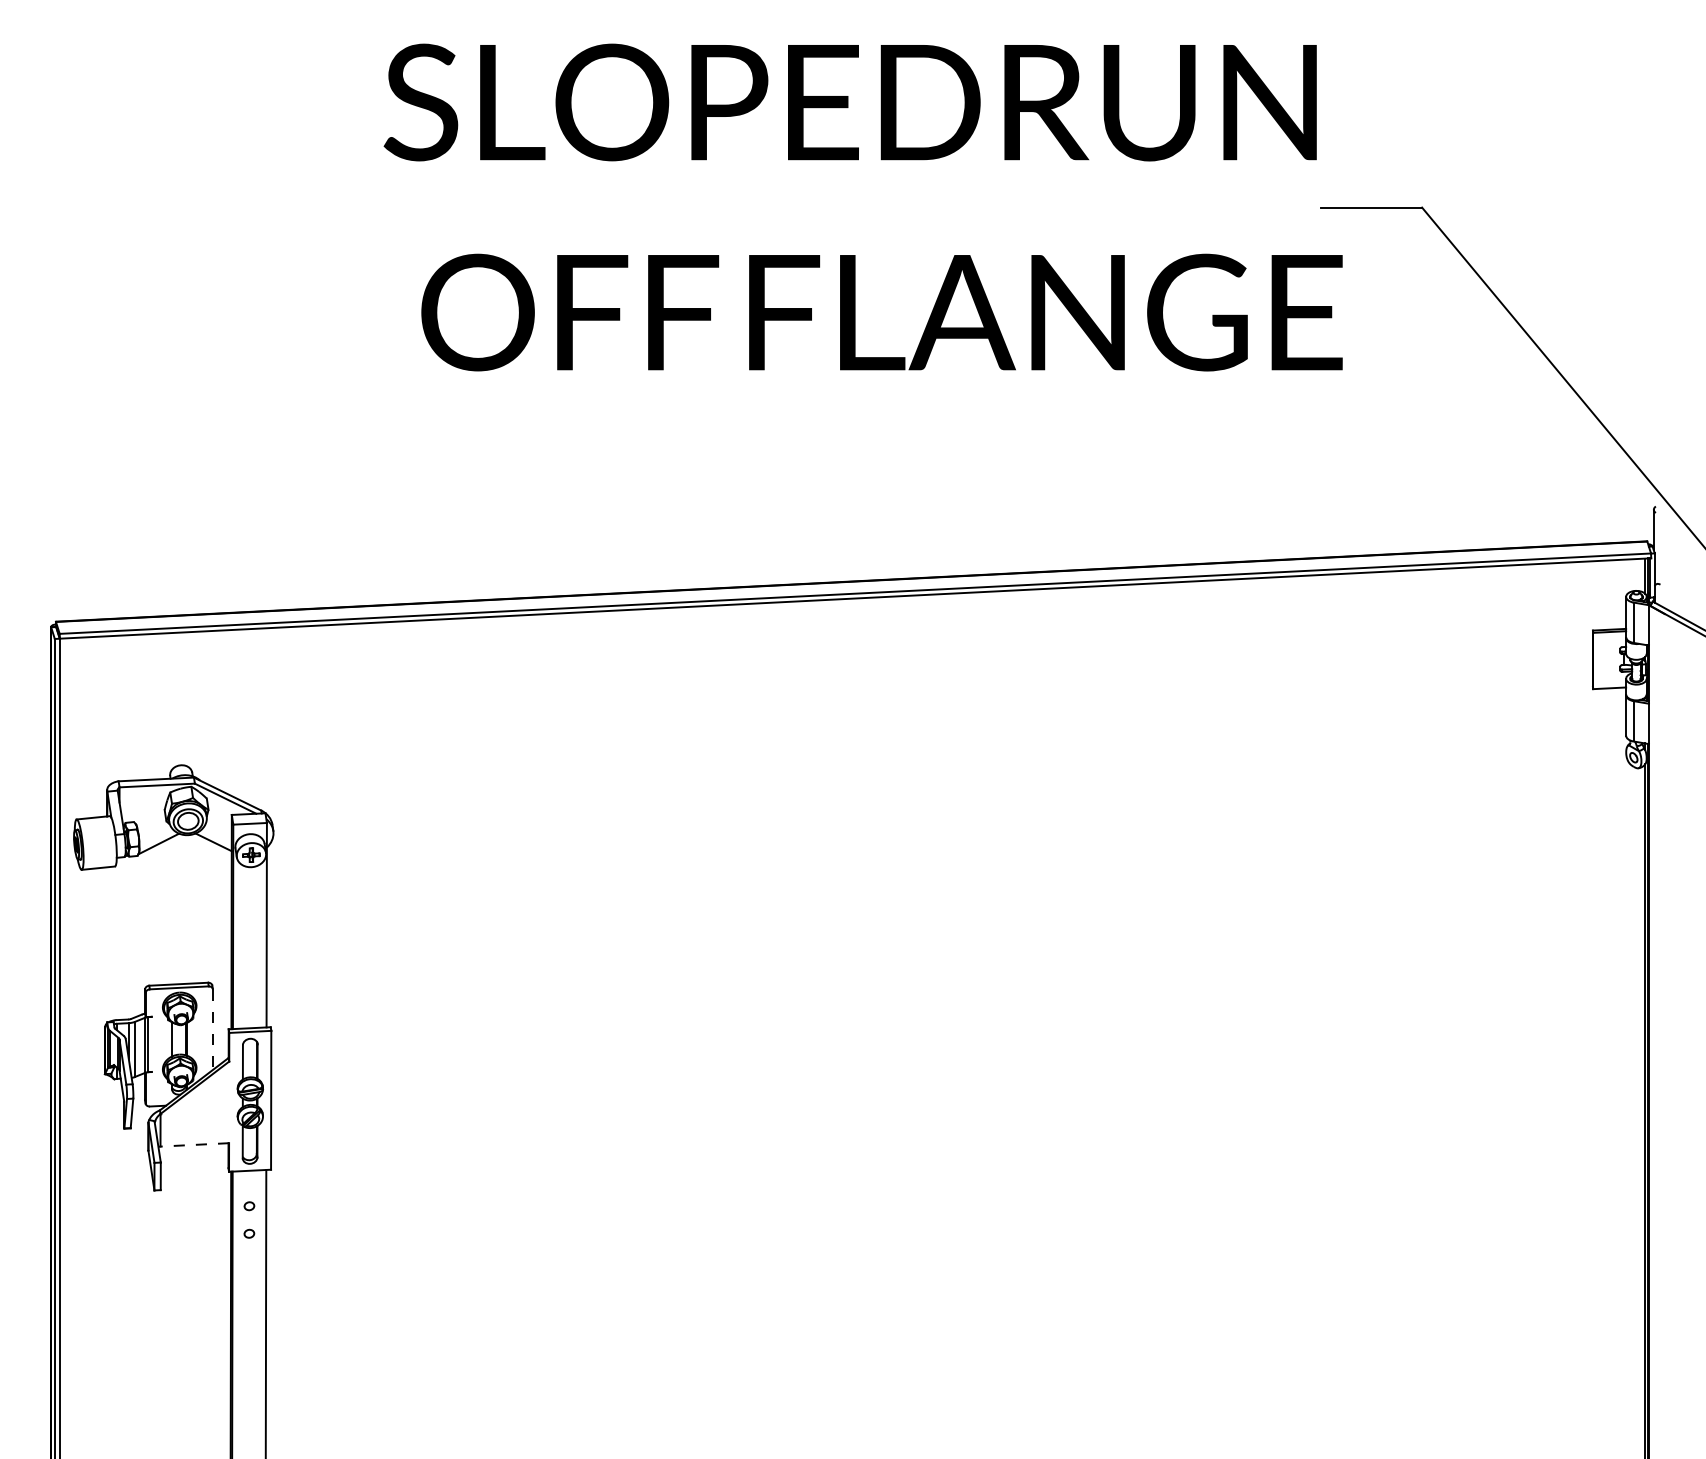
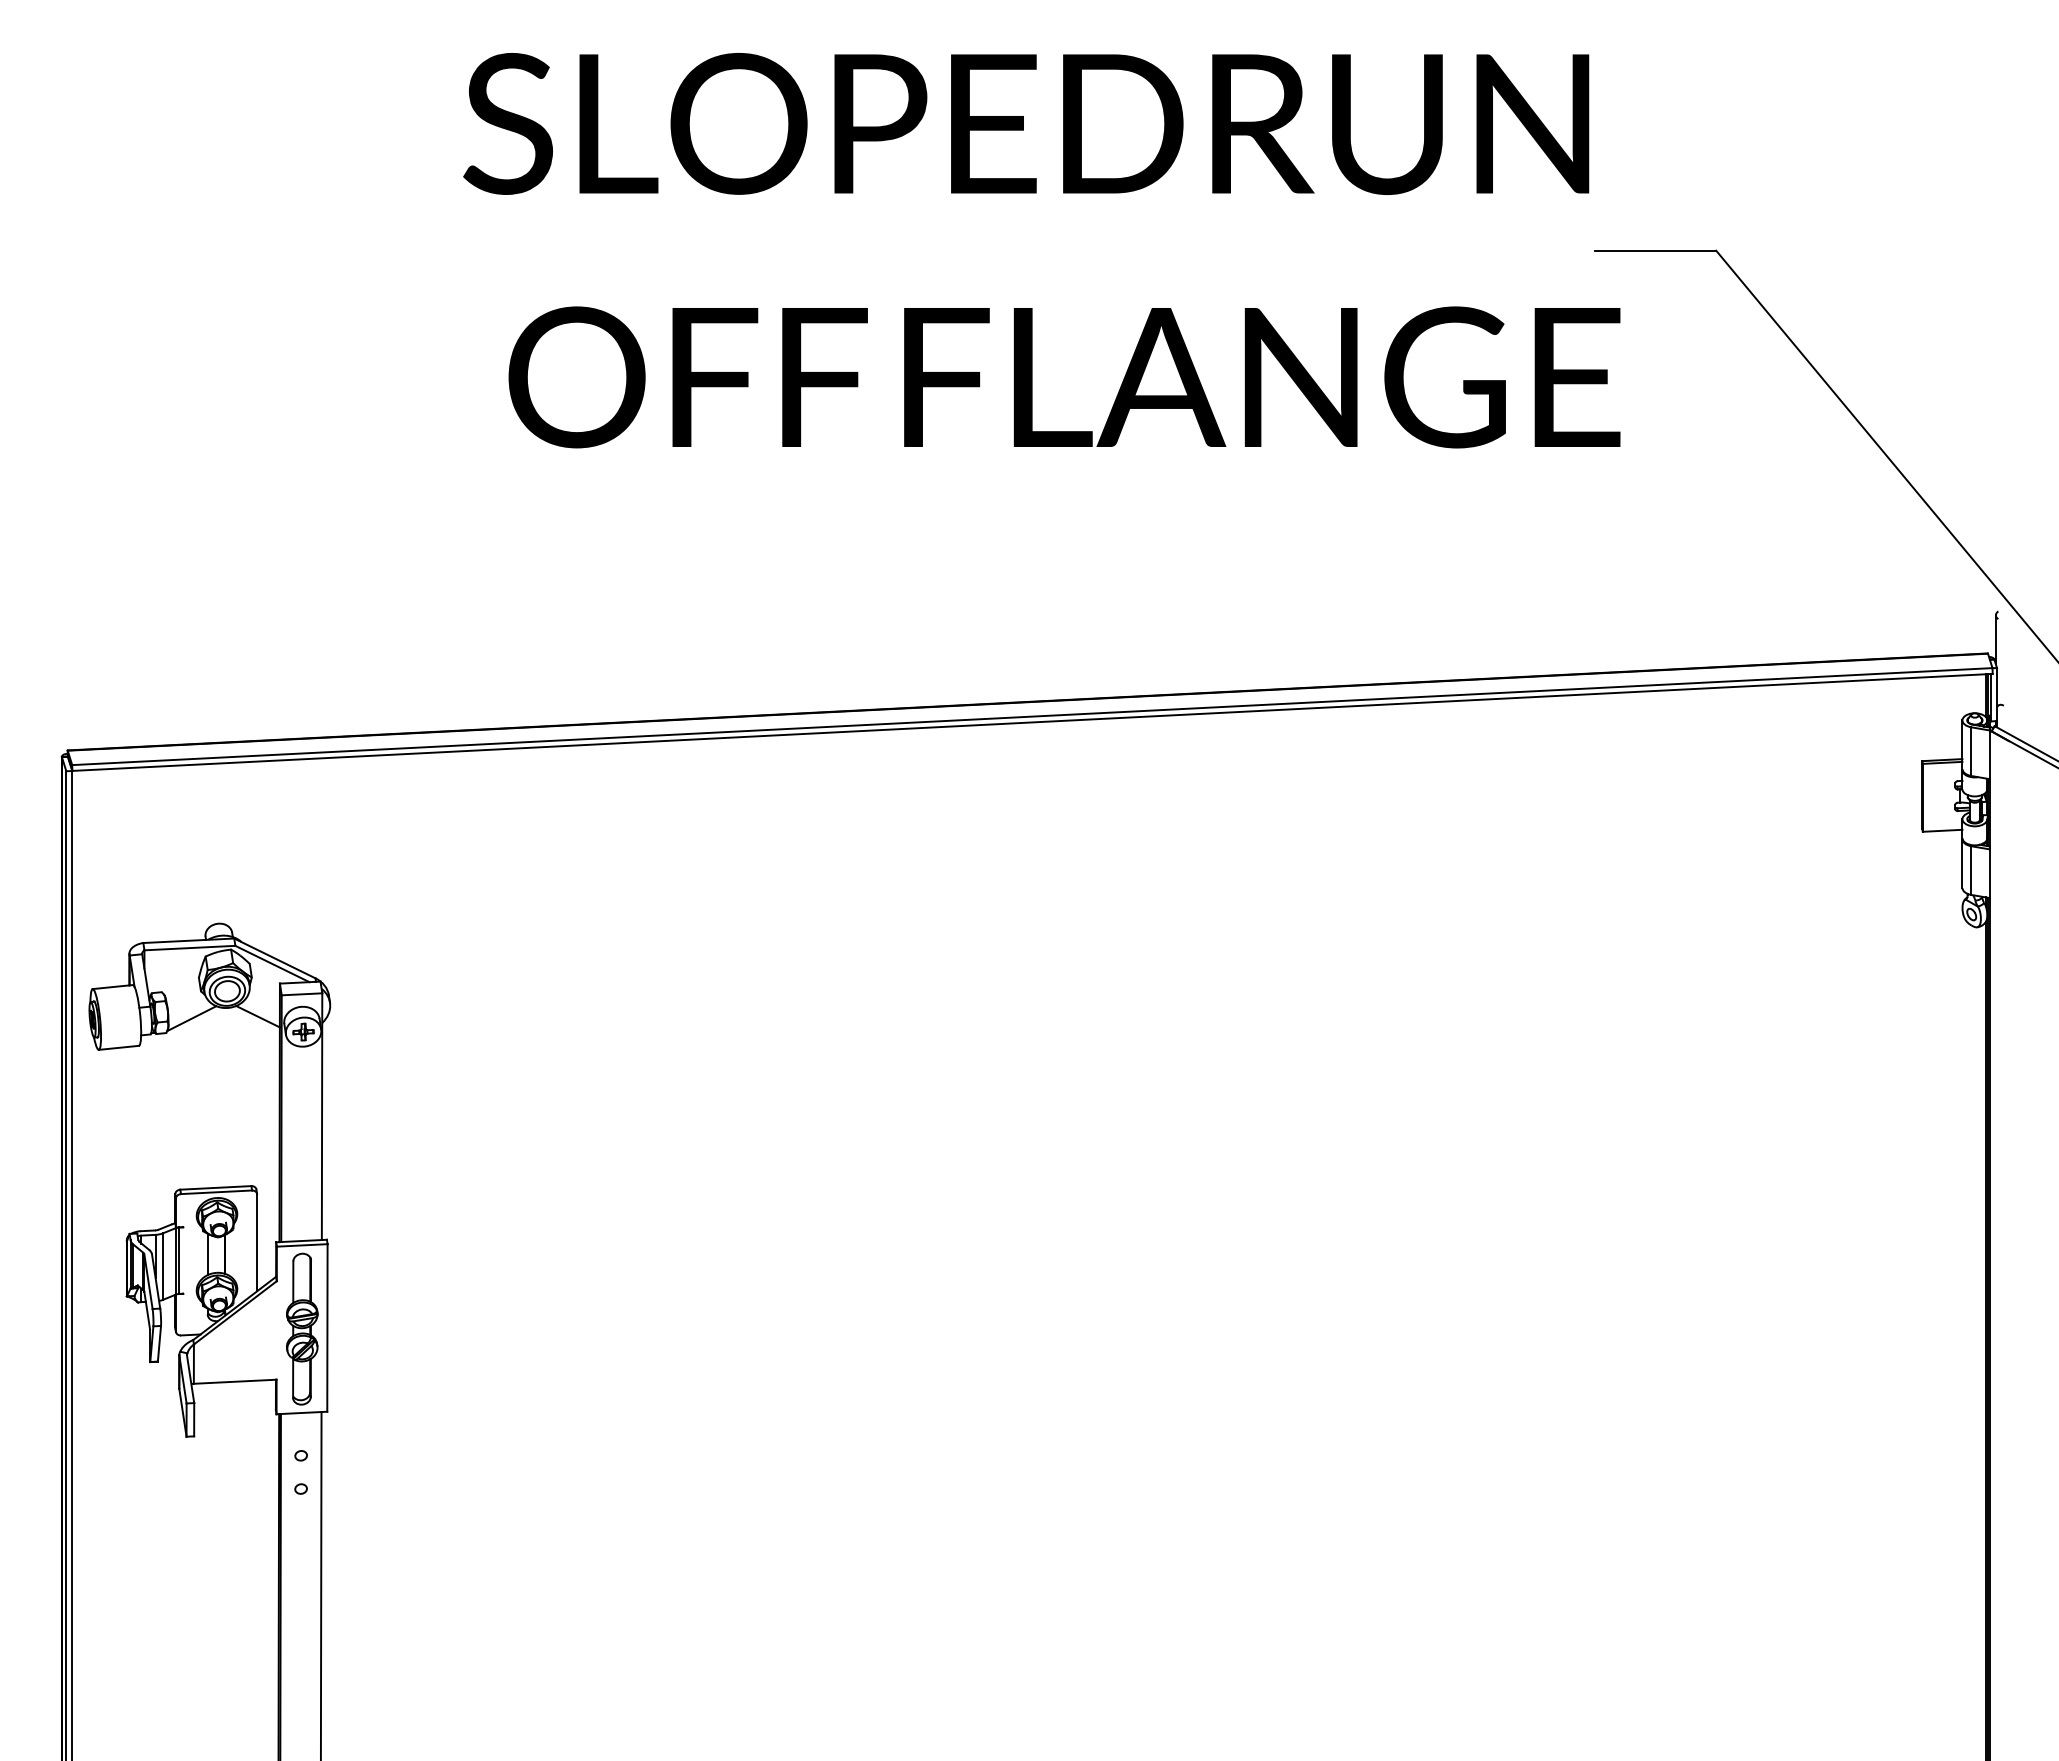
line: (213, 1030) -> (257, 1243), dashed -> solid
line: (194, 1144) -> (234, 1381), dashed -> solid

